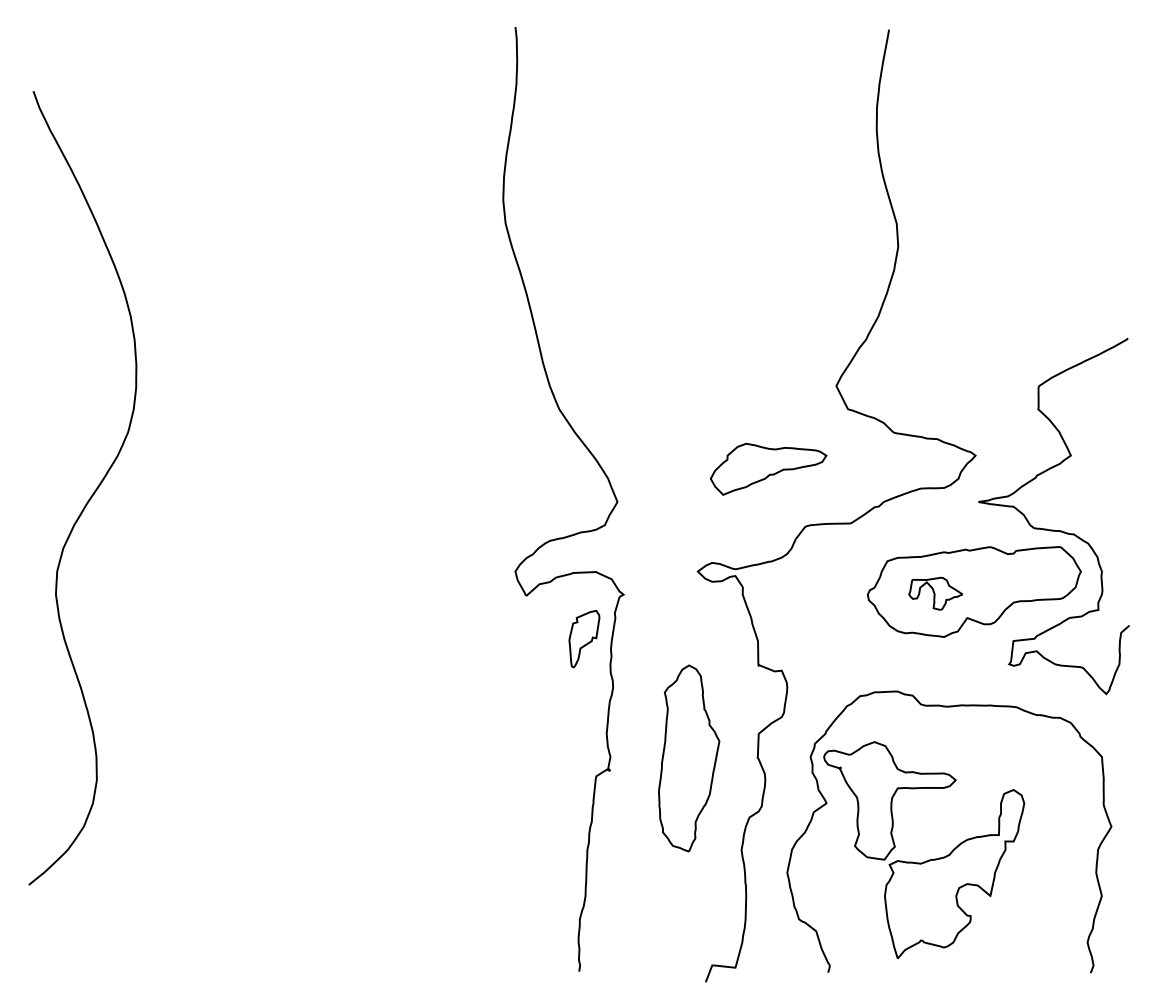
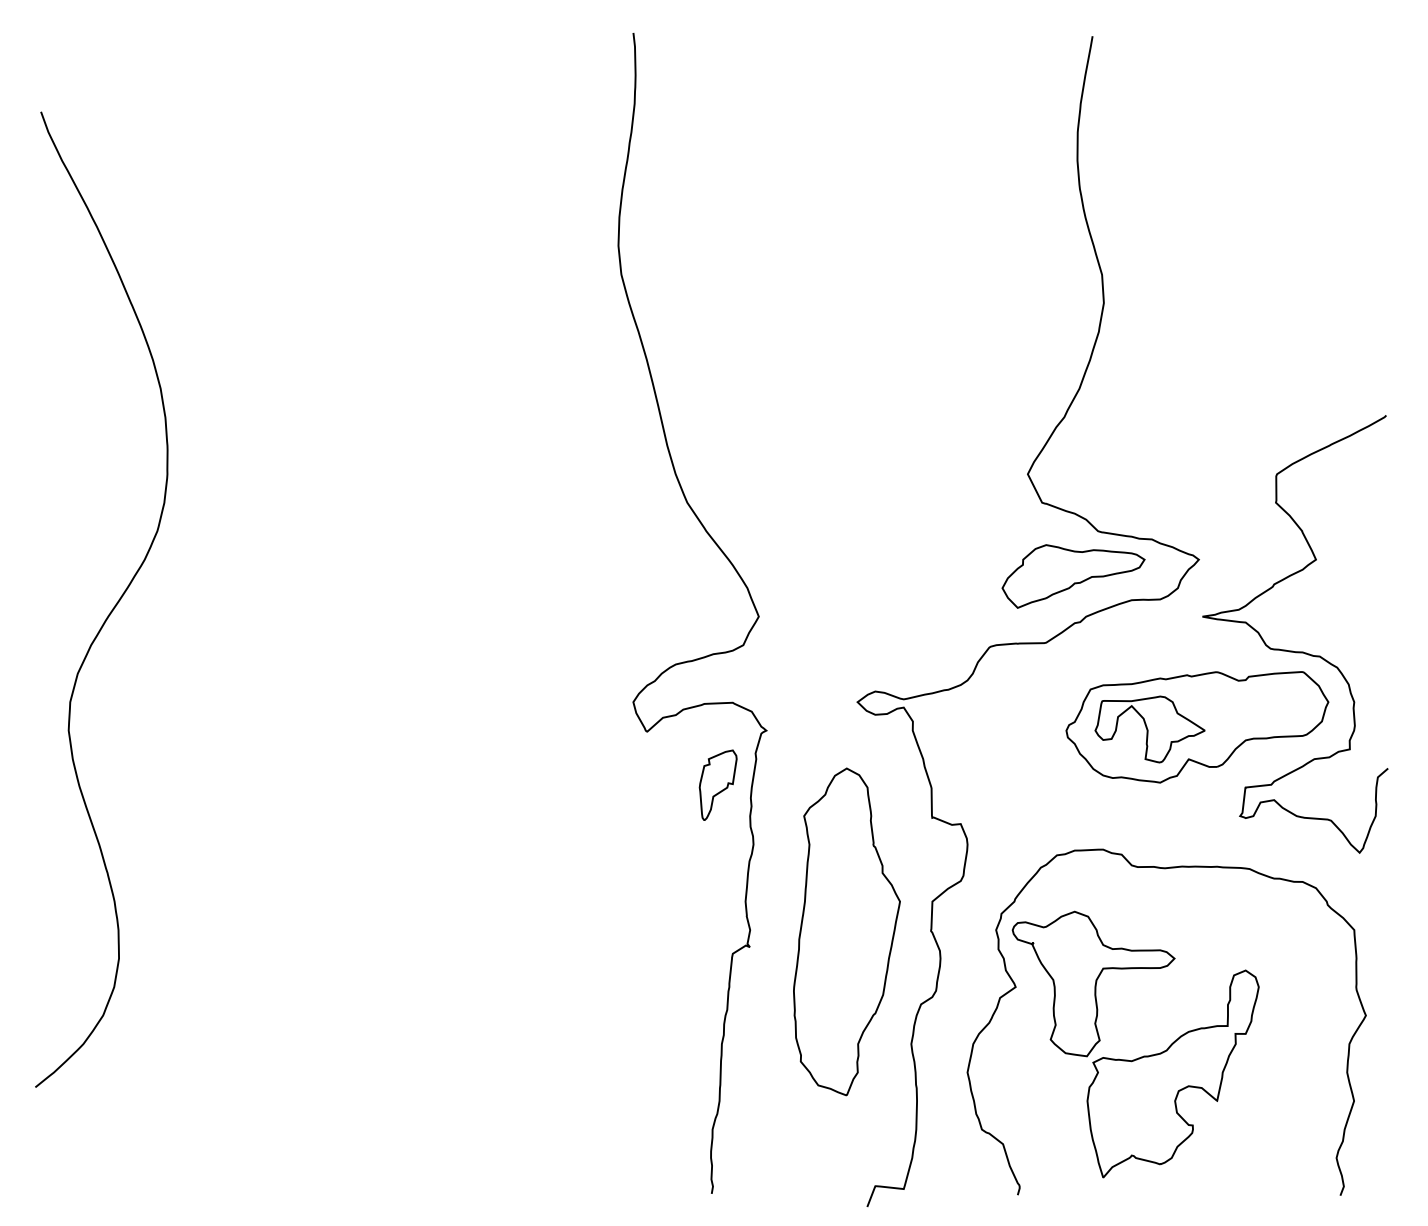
part: (768, 469) -> (1073, 576), moved
part: (935, 593) -> (1149, 729), size x1.67
part: (688, 758) -> (846, 931), size x1.43

